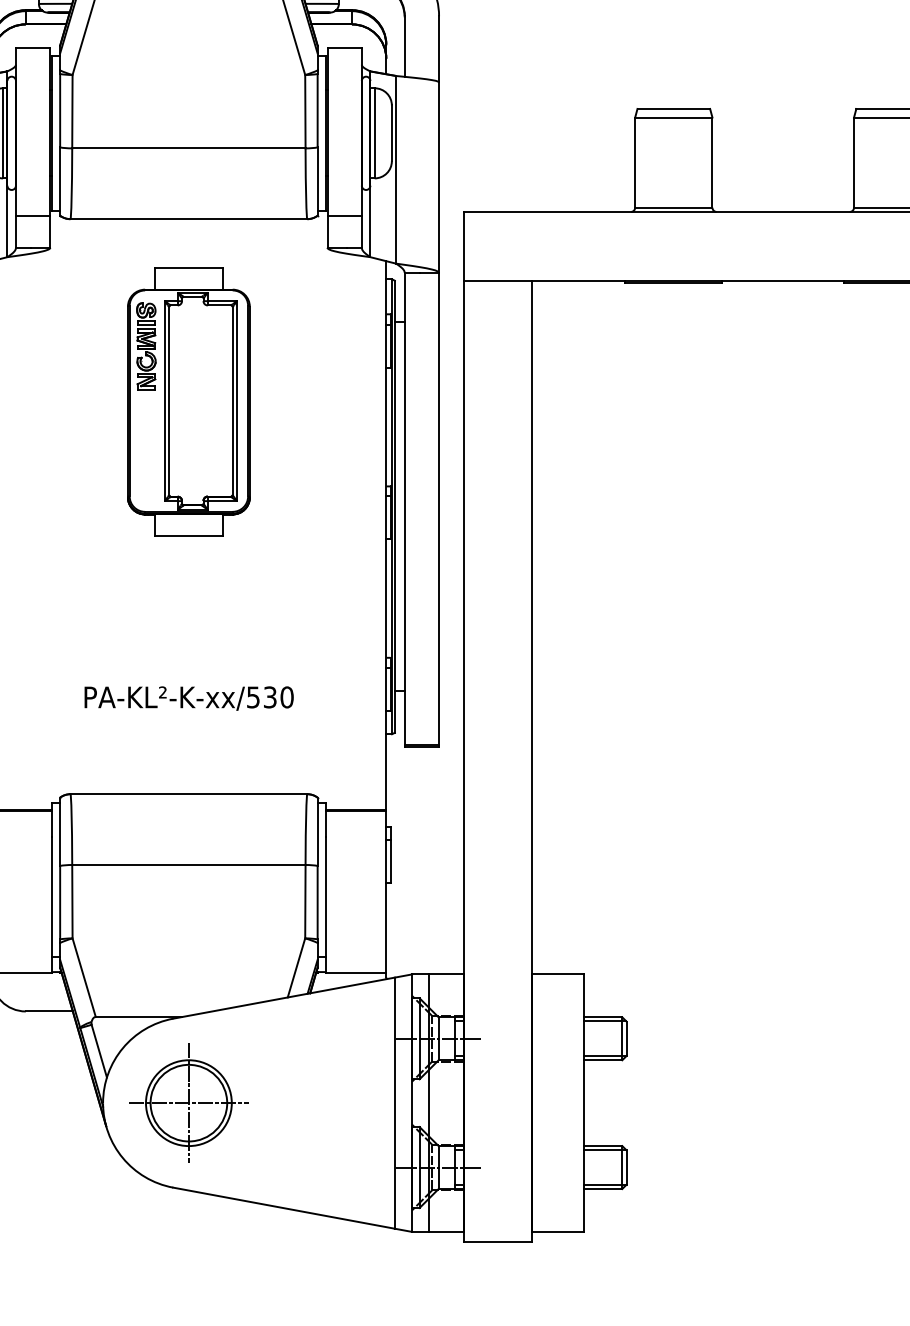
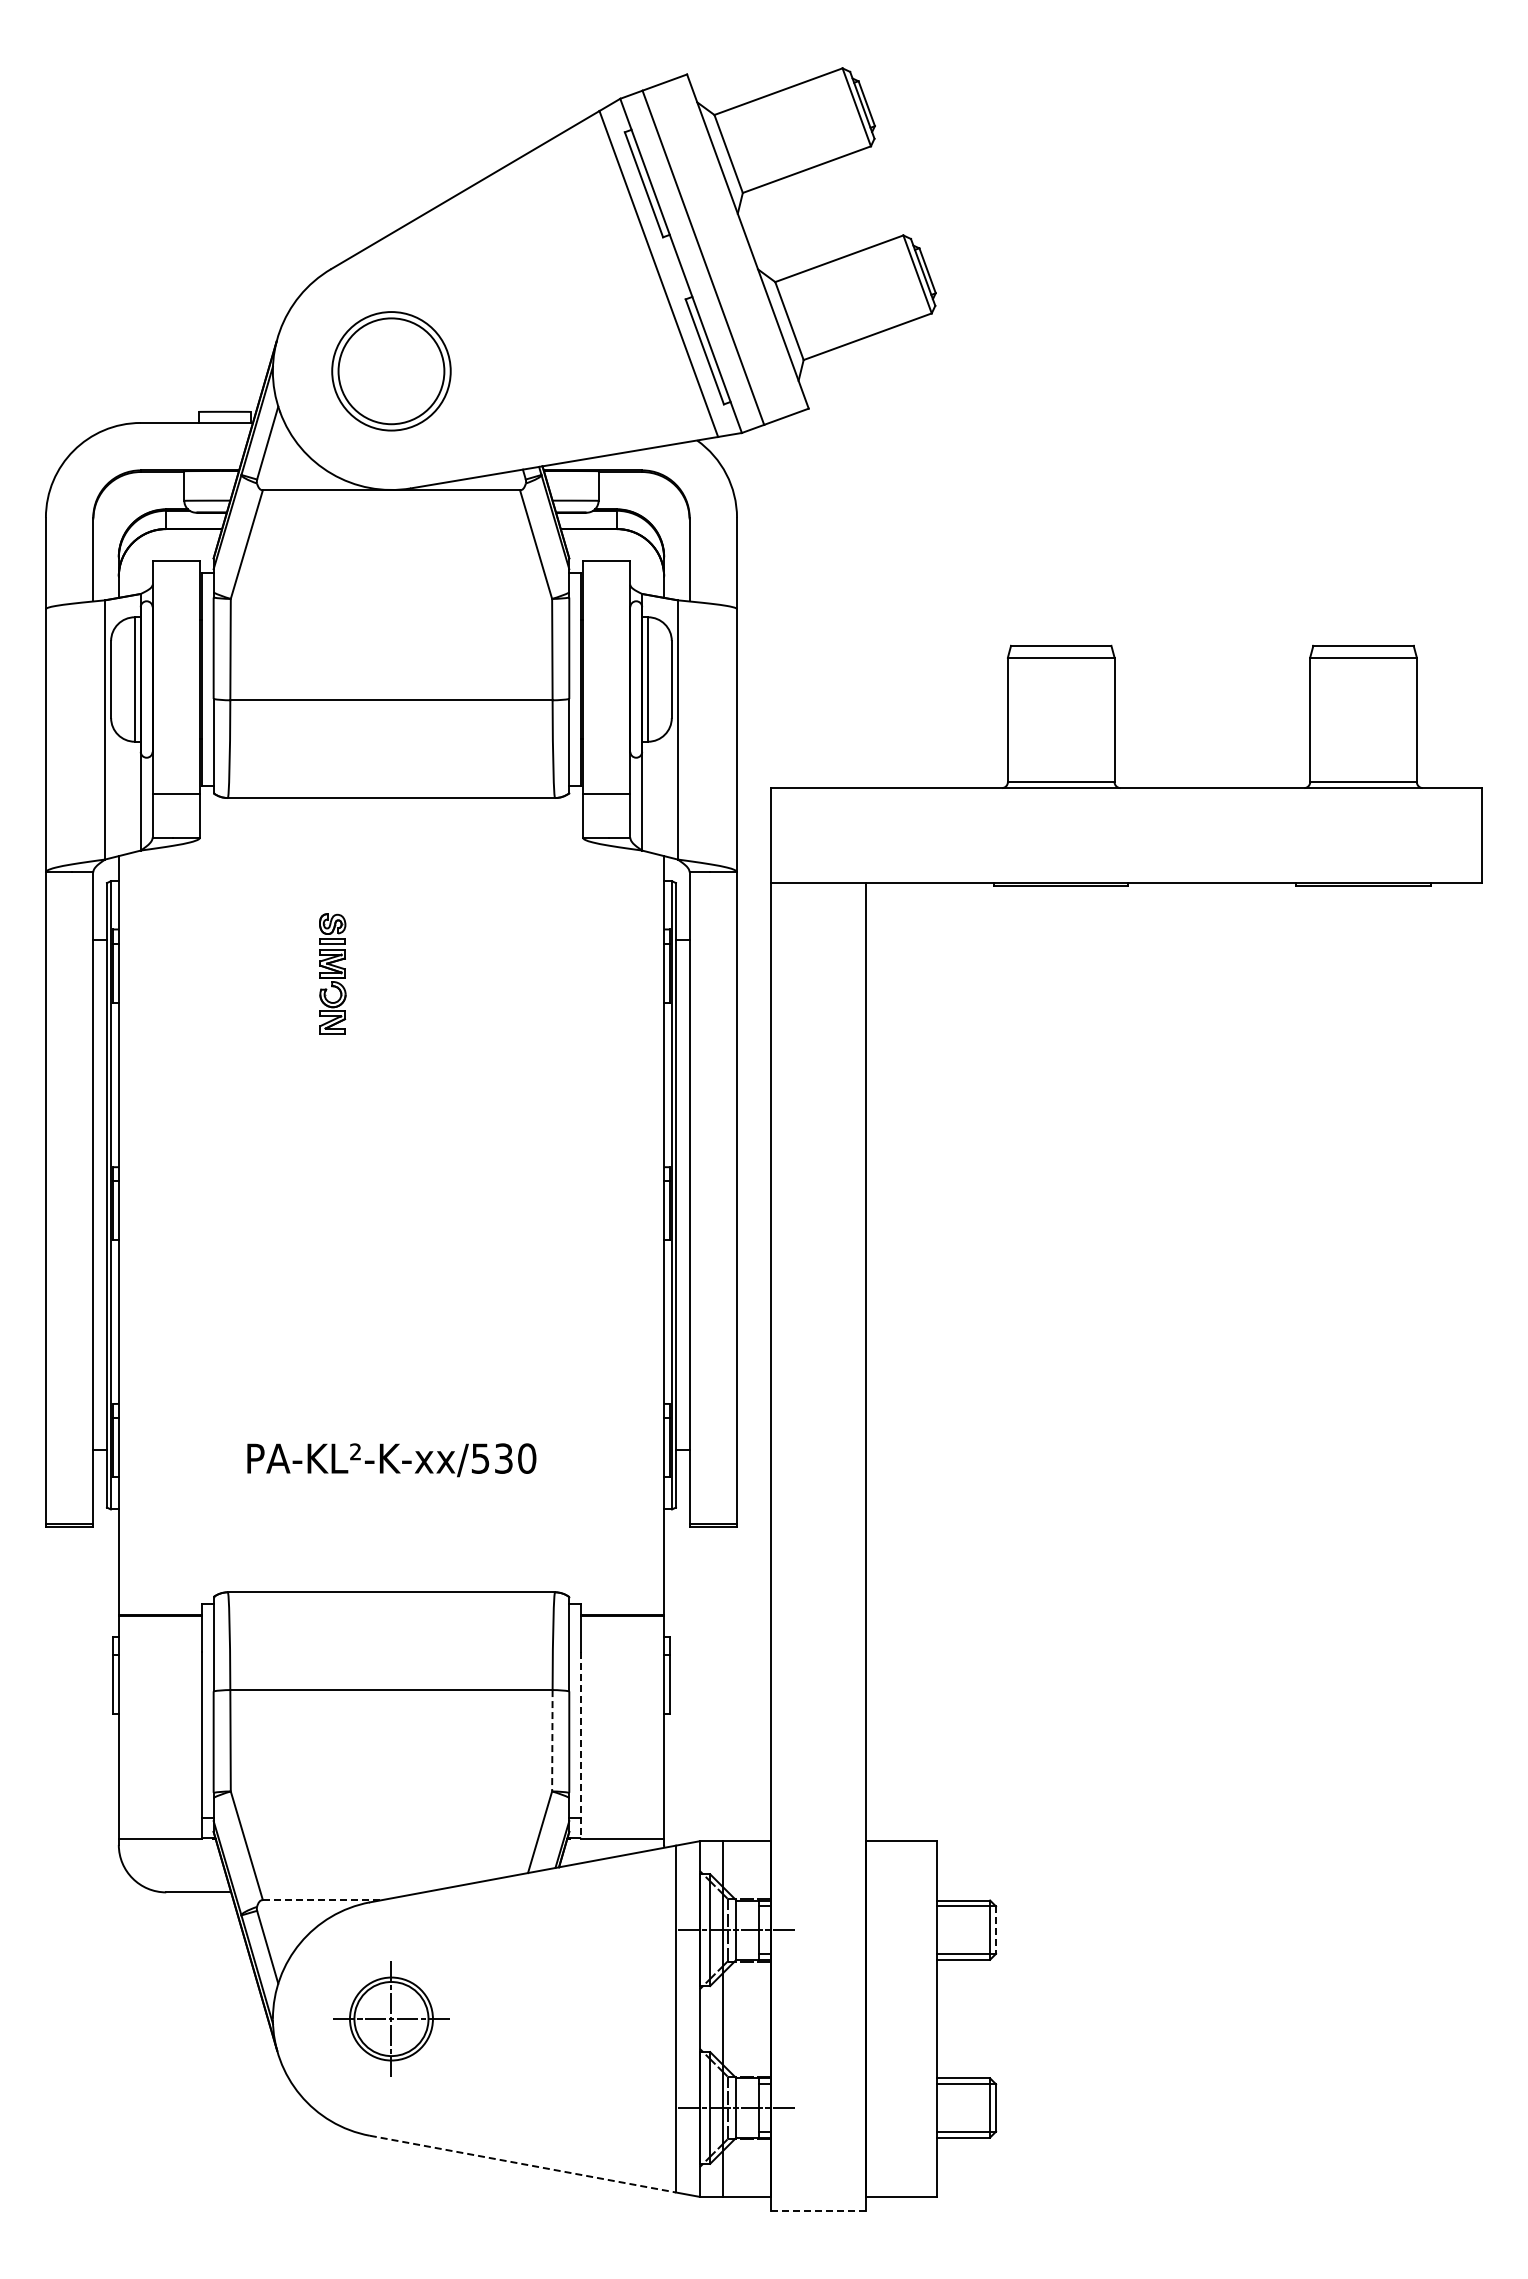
part: (188, 401) -> (391, 1050), removed
line: (305, 901) -> (552, 1740), solid -> dashed
line: (326, 905) -> (581, 1745), solid -> dashed
line: (138, 1017) -> (322, 1900), solid -> dashed
line: (626, 1039) -> (996, 1930), solid -> dashed
part: (188, 1102) -> (391, 2018), size x0.7
line: (283, 1208) -> (522, 2164), solid -> dashed
line: (497, 1241) -> (817, 2210), solid -> dashed

